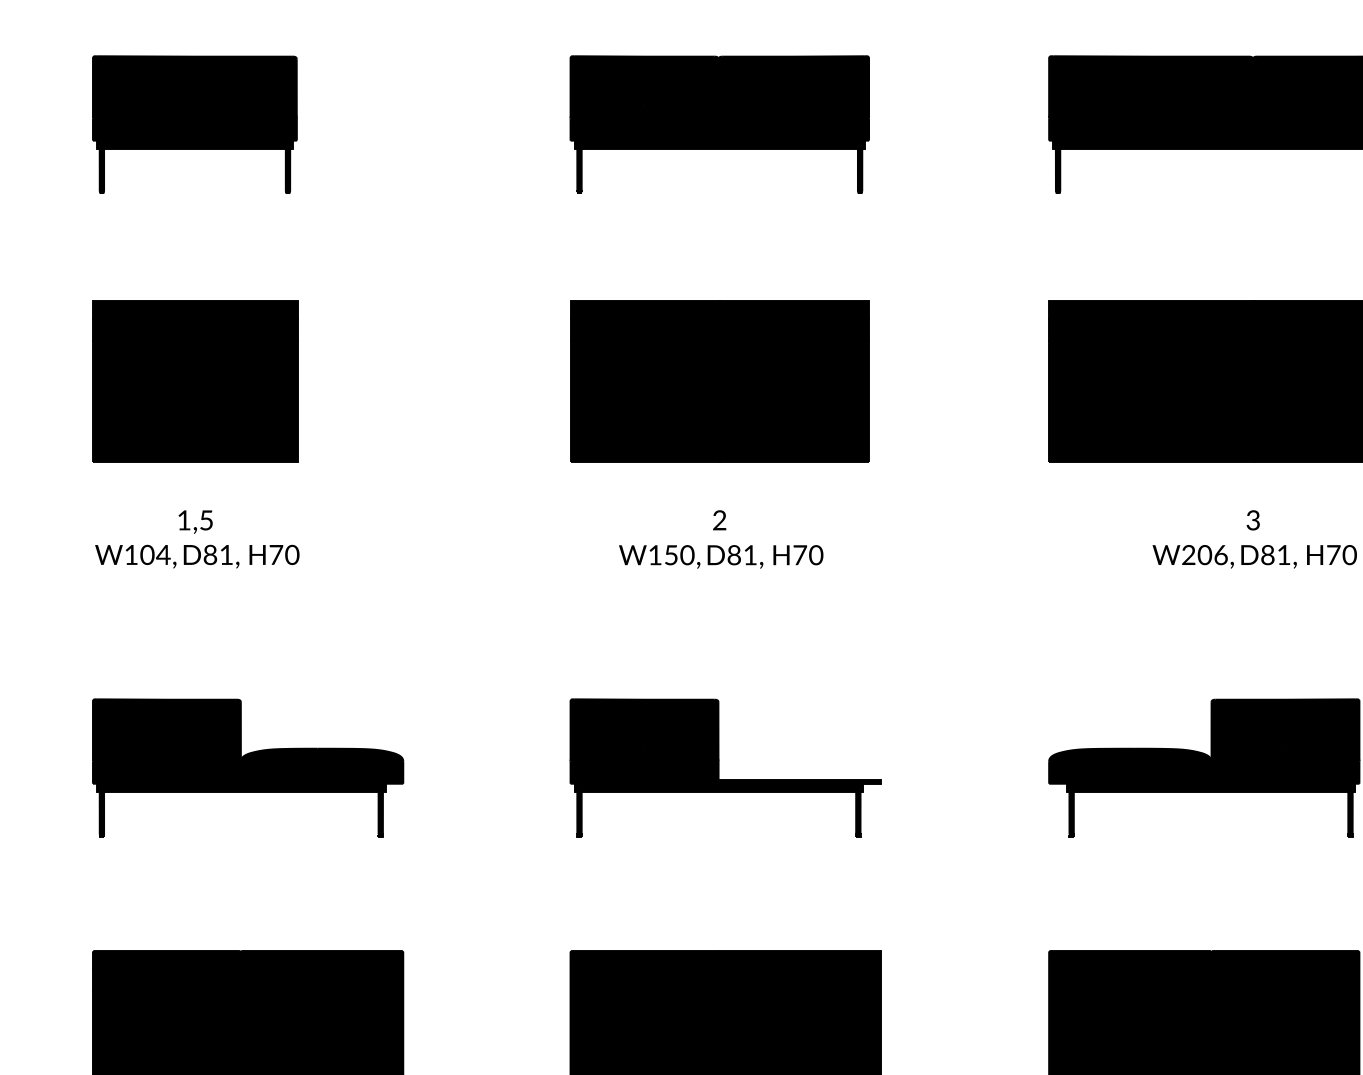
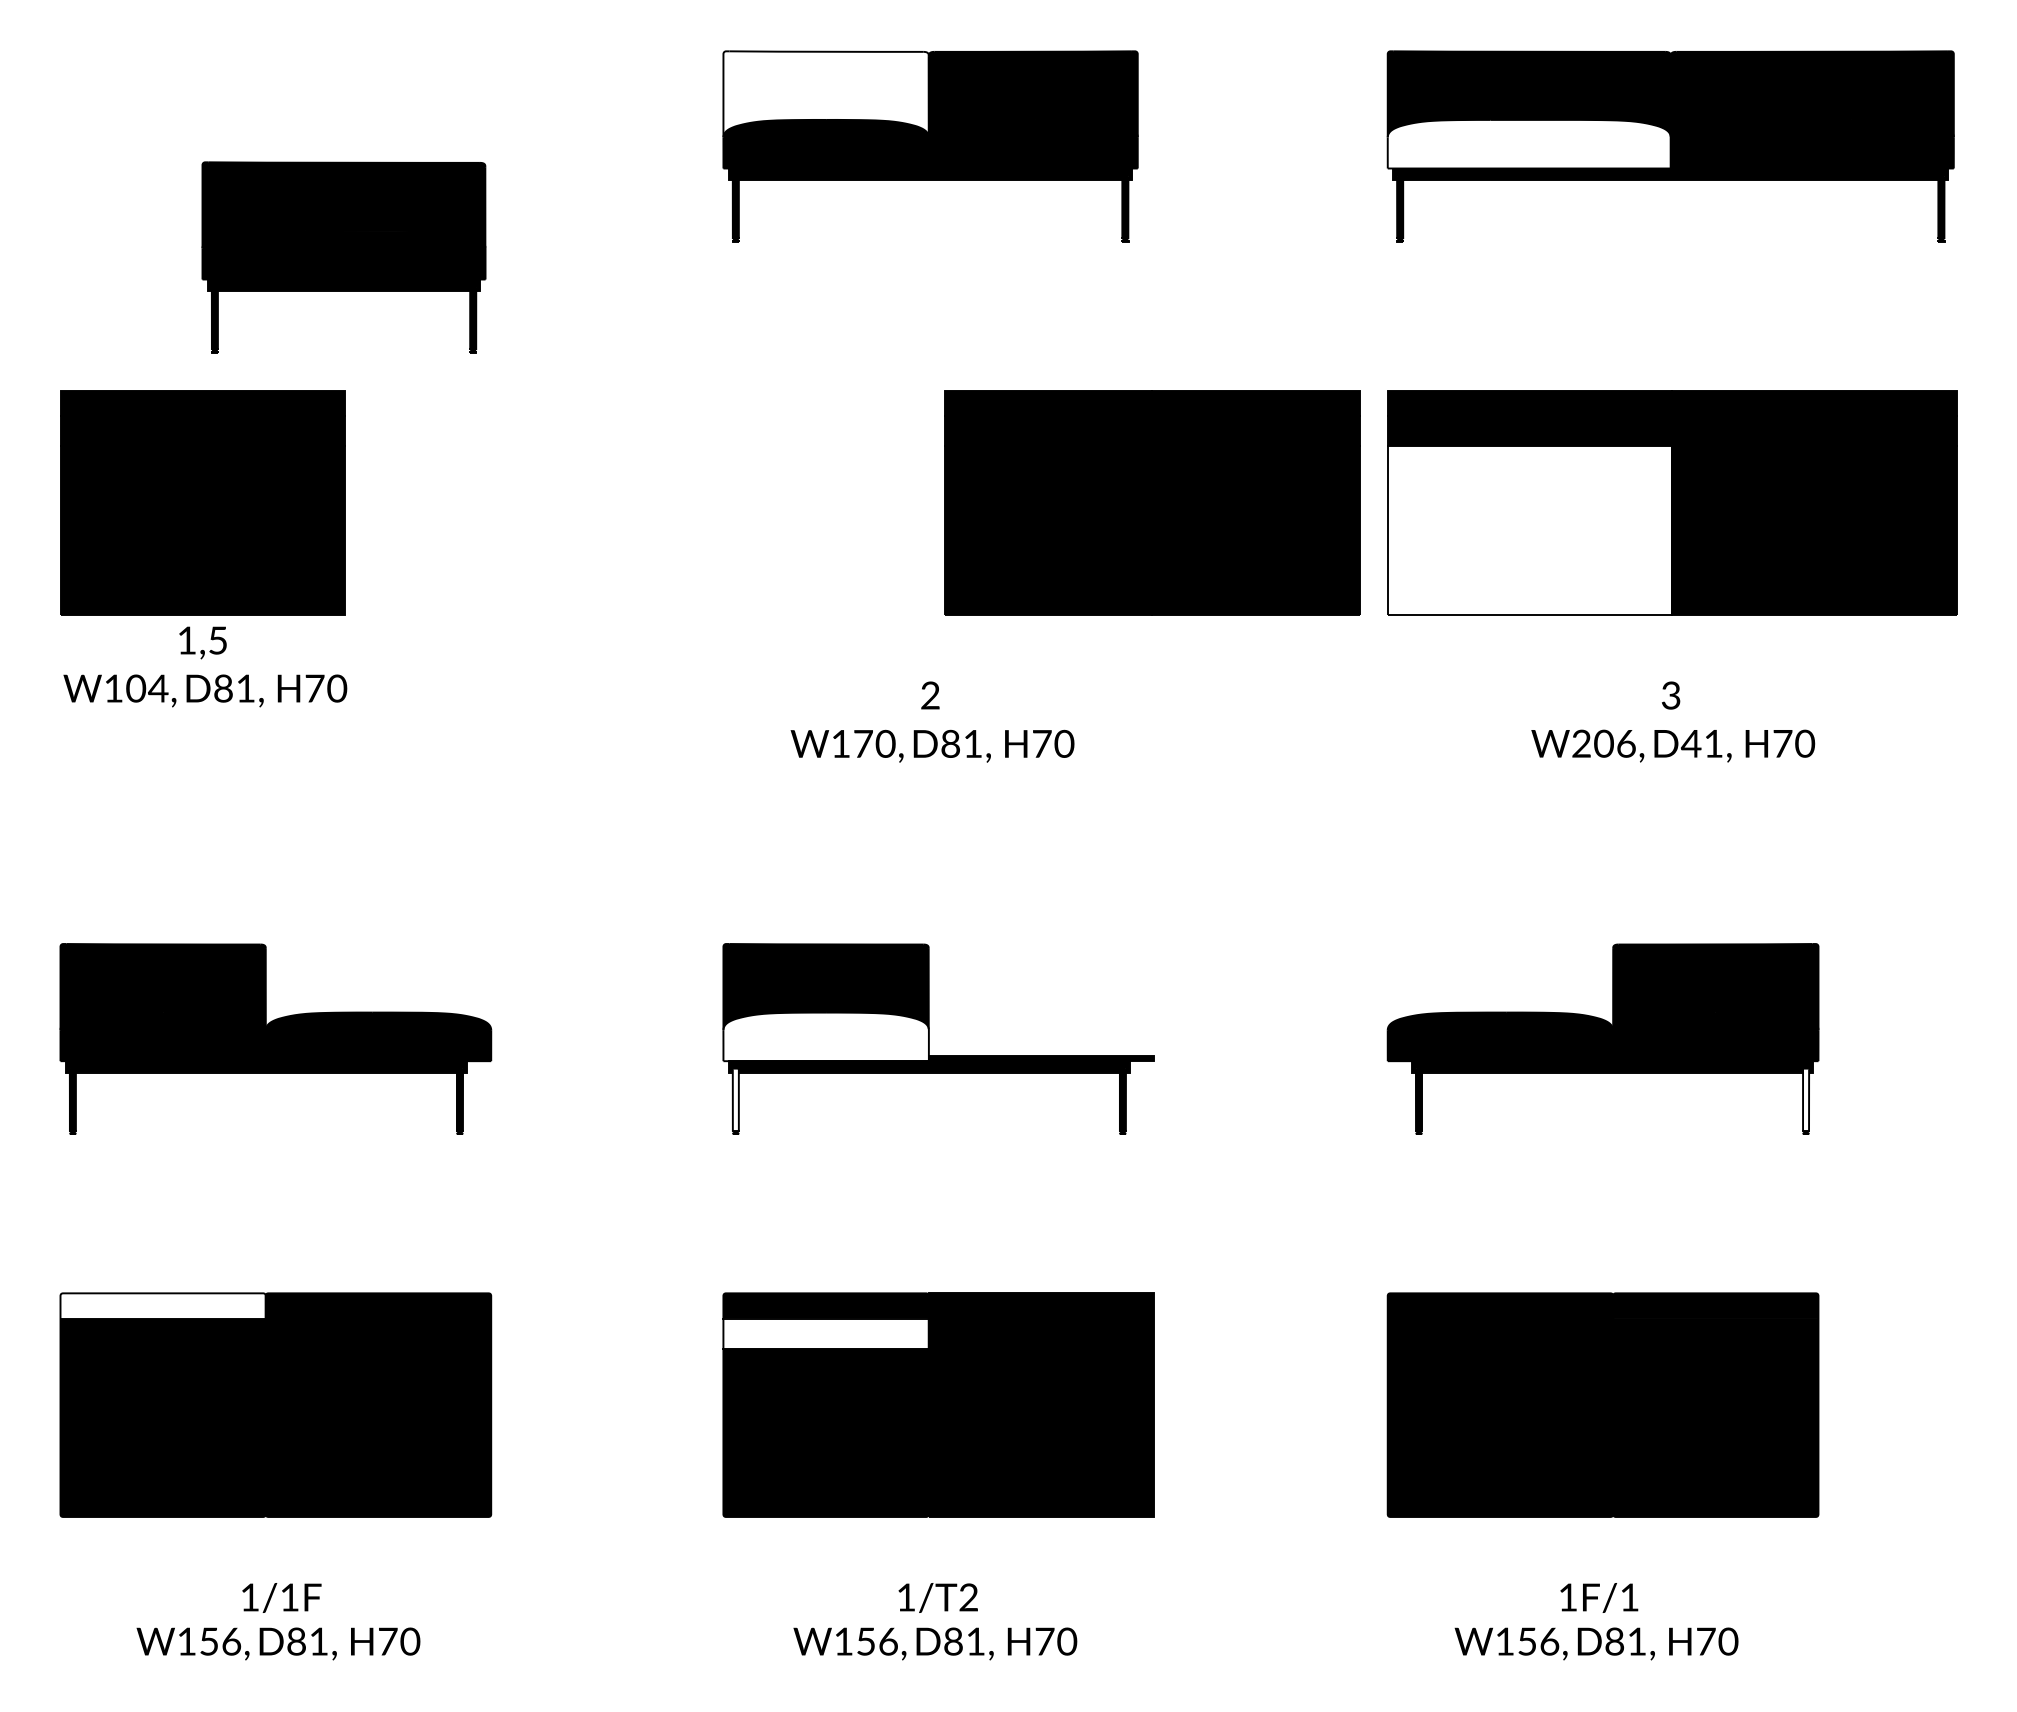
fill: (644, 87) -> (825, 94), removed
fill: (1150, 122) -> (1528, 143), removed
part: (194, 124) -> (343, 257), moved
part: (719, 381) -> (1152, 502), moved
fill: (1151, 401) -> (1529, 530), removed
text: (197, 539) -> (205, 666), moved
text: (671, 554) -> (863, 743), W150, -> W170,
text: (1267, 554) -> (1690, 743), D81, -> D41,
fill: (644, 765) -> (825, 1036), removed
fill: (579, 811) -> (735, 1099), removed
fill: (1350, 811) -> (1806, 1099), removed
fill: (166, 959) -> (162, 1305), removed
fill: (644, 979) -> (825, 1333), removed

